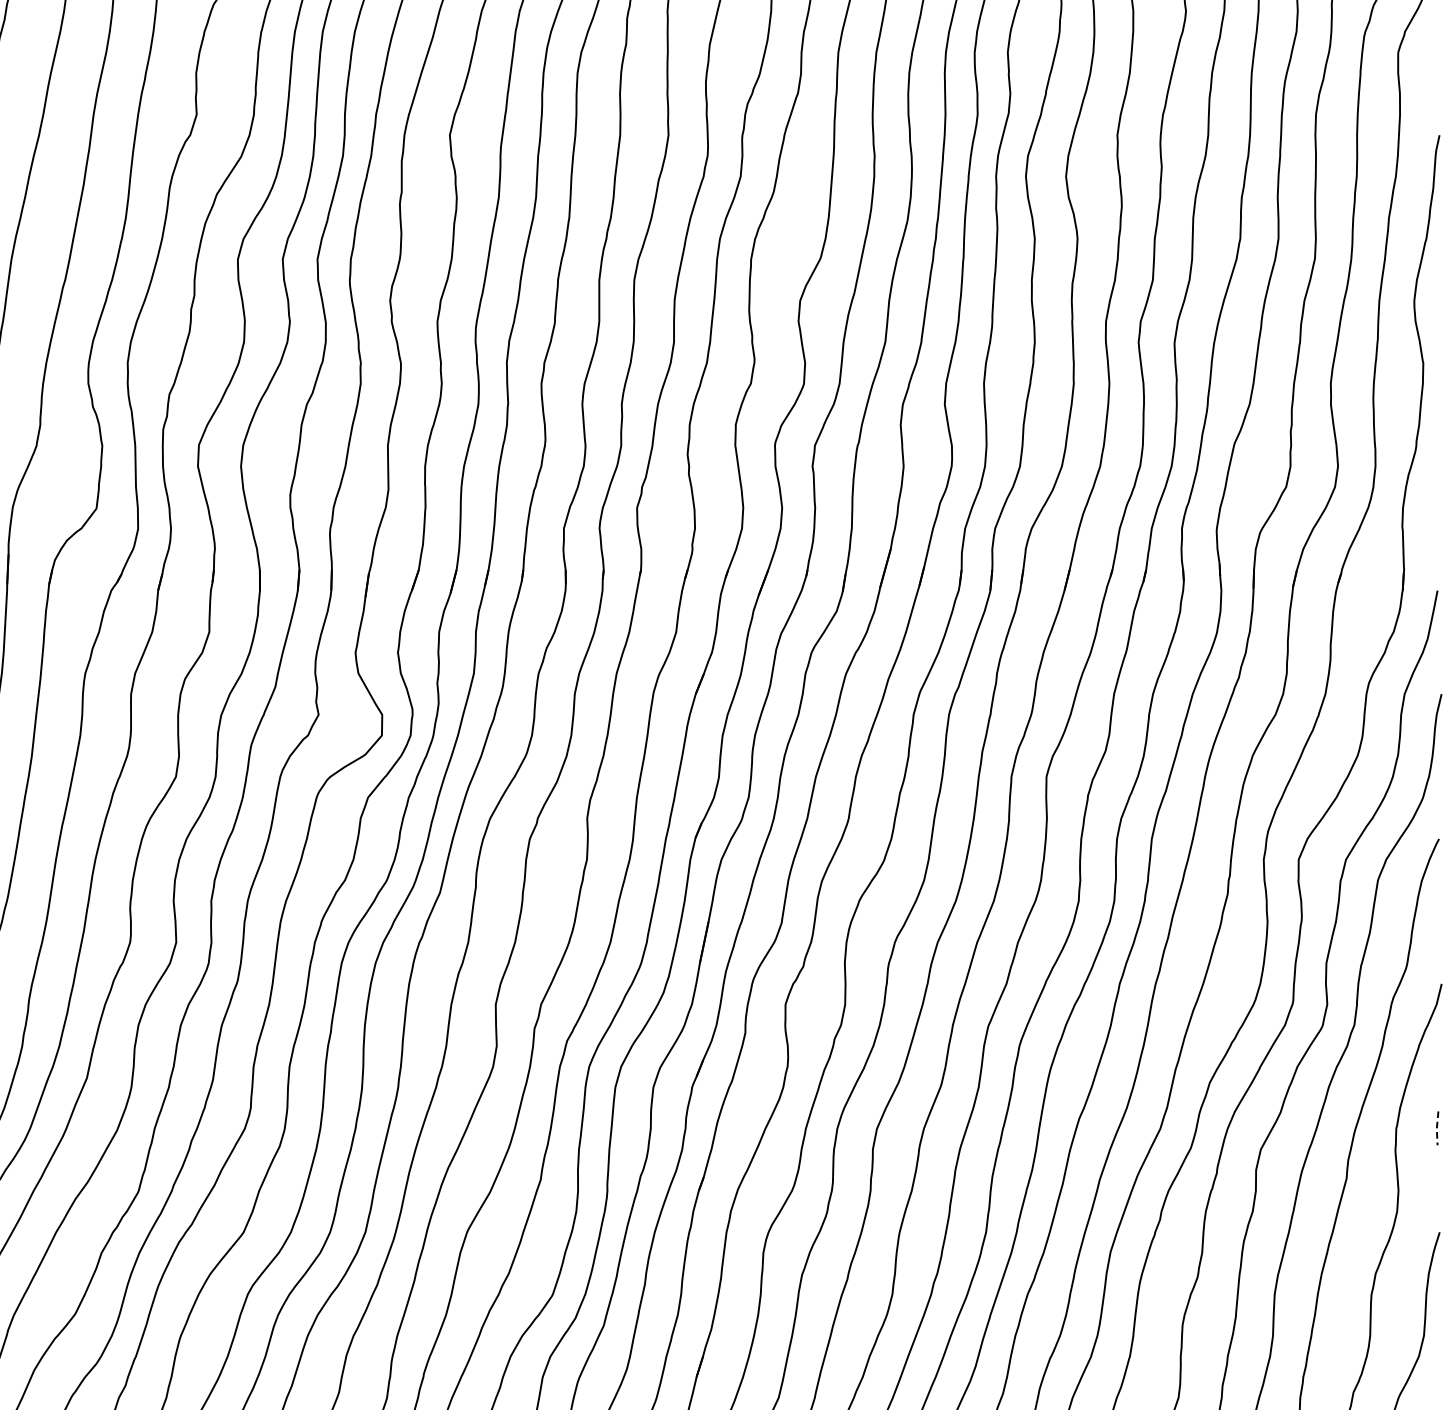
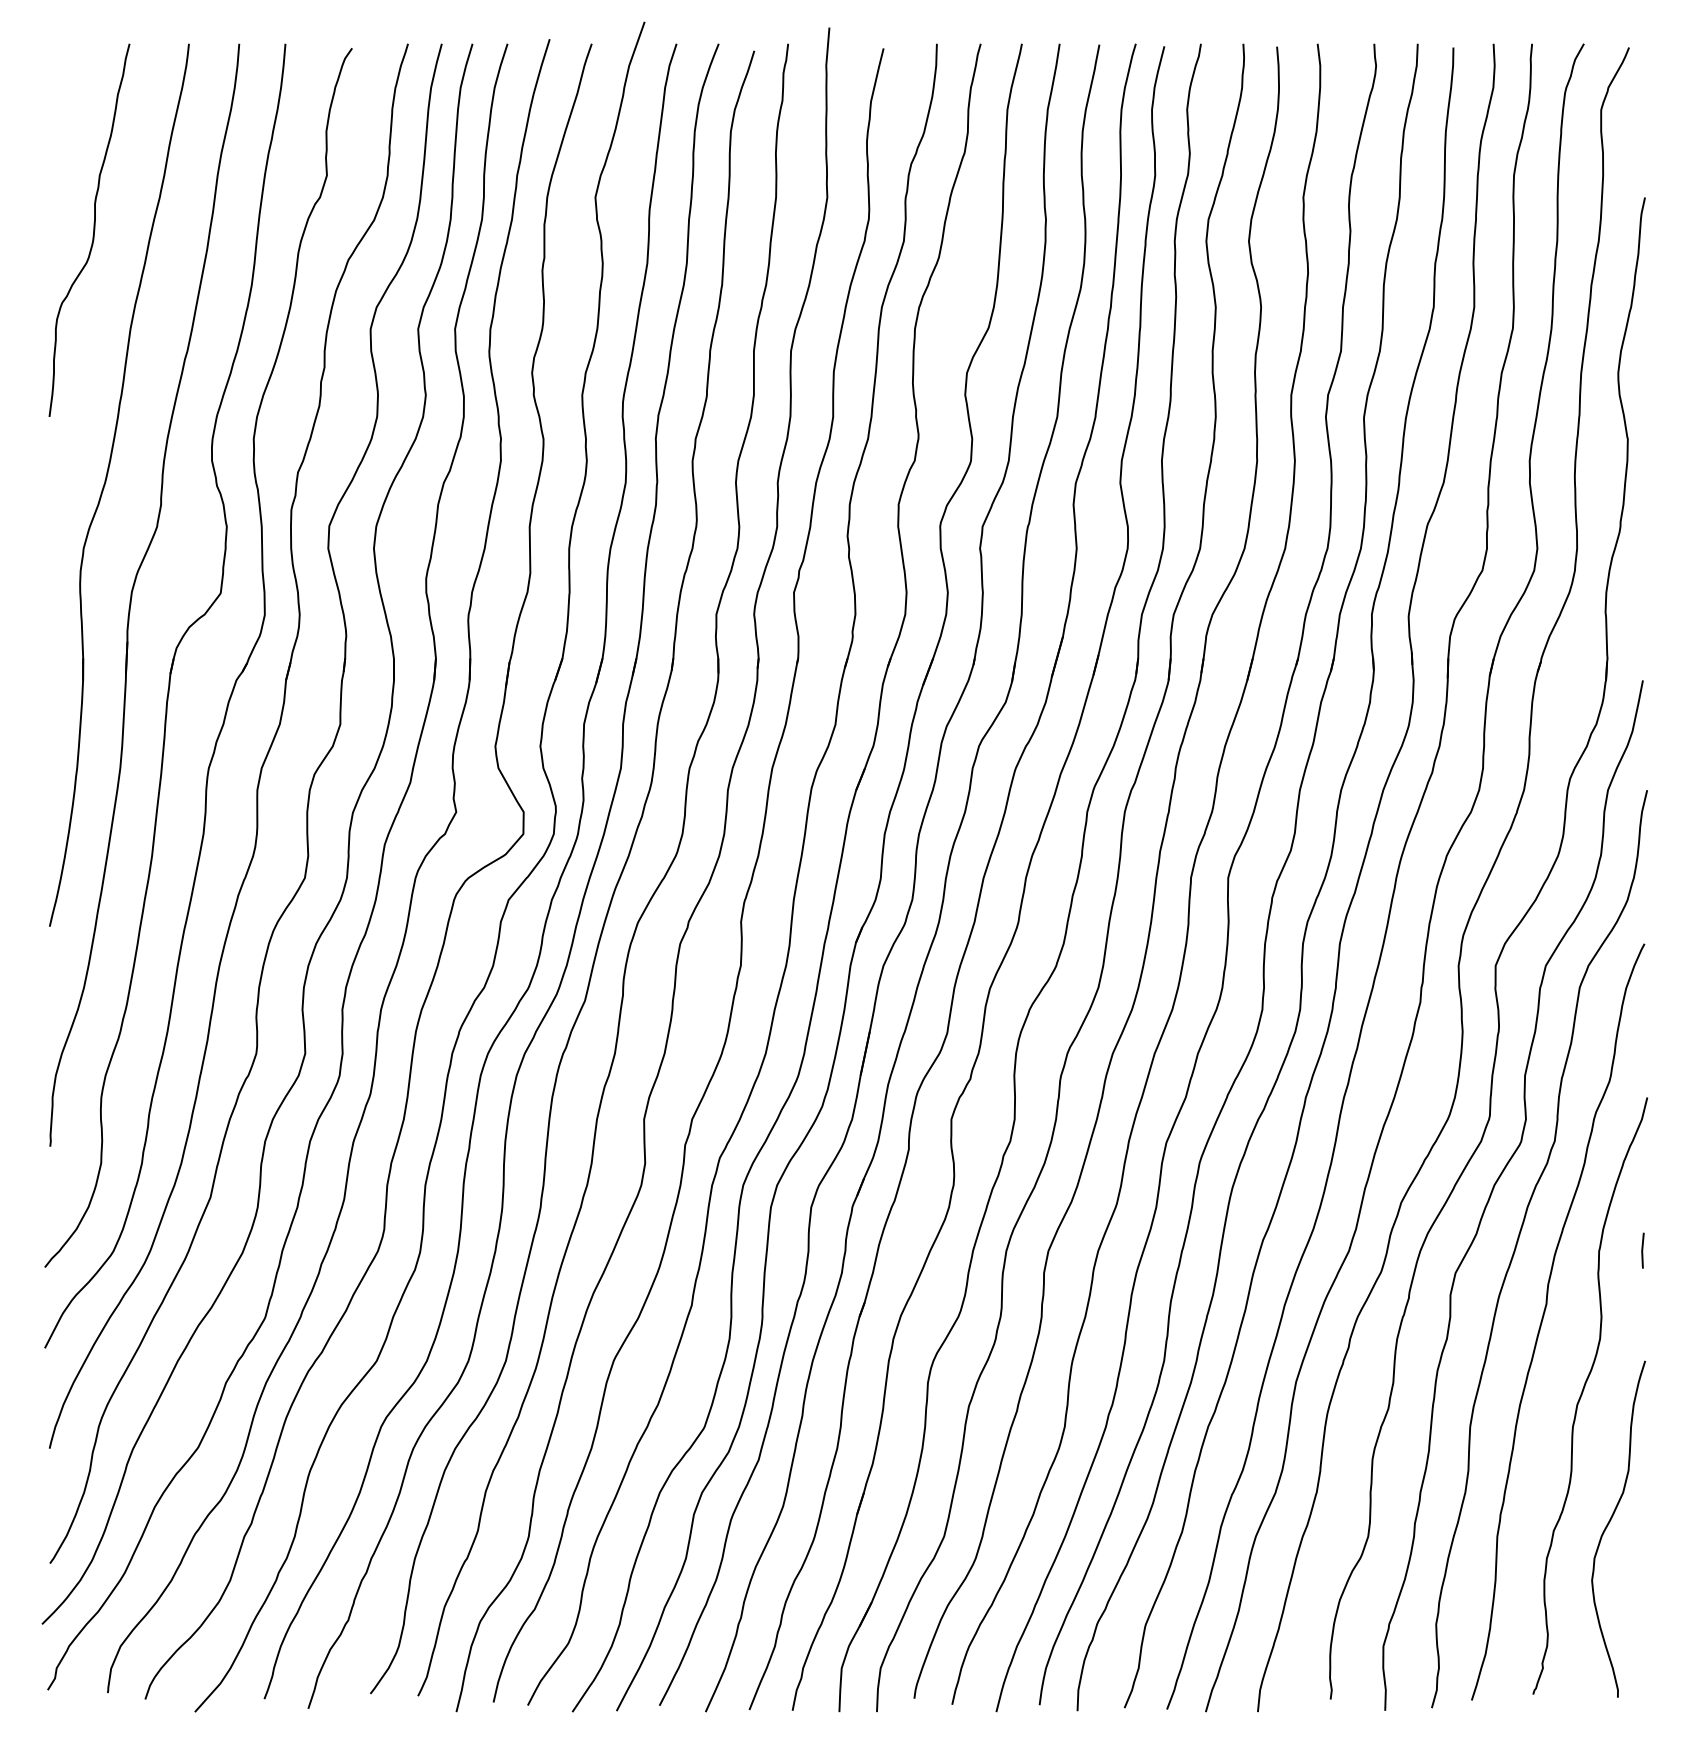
line: (1437, 1129) -> (1642, 1251), dashed -> solid

